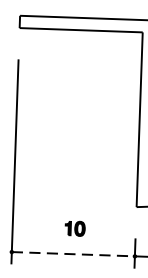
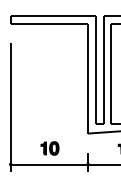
part: (74, 228) -> (49, 148), size x1.43
line: (73, 254) -> (49, 164), dashed -> solid

